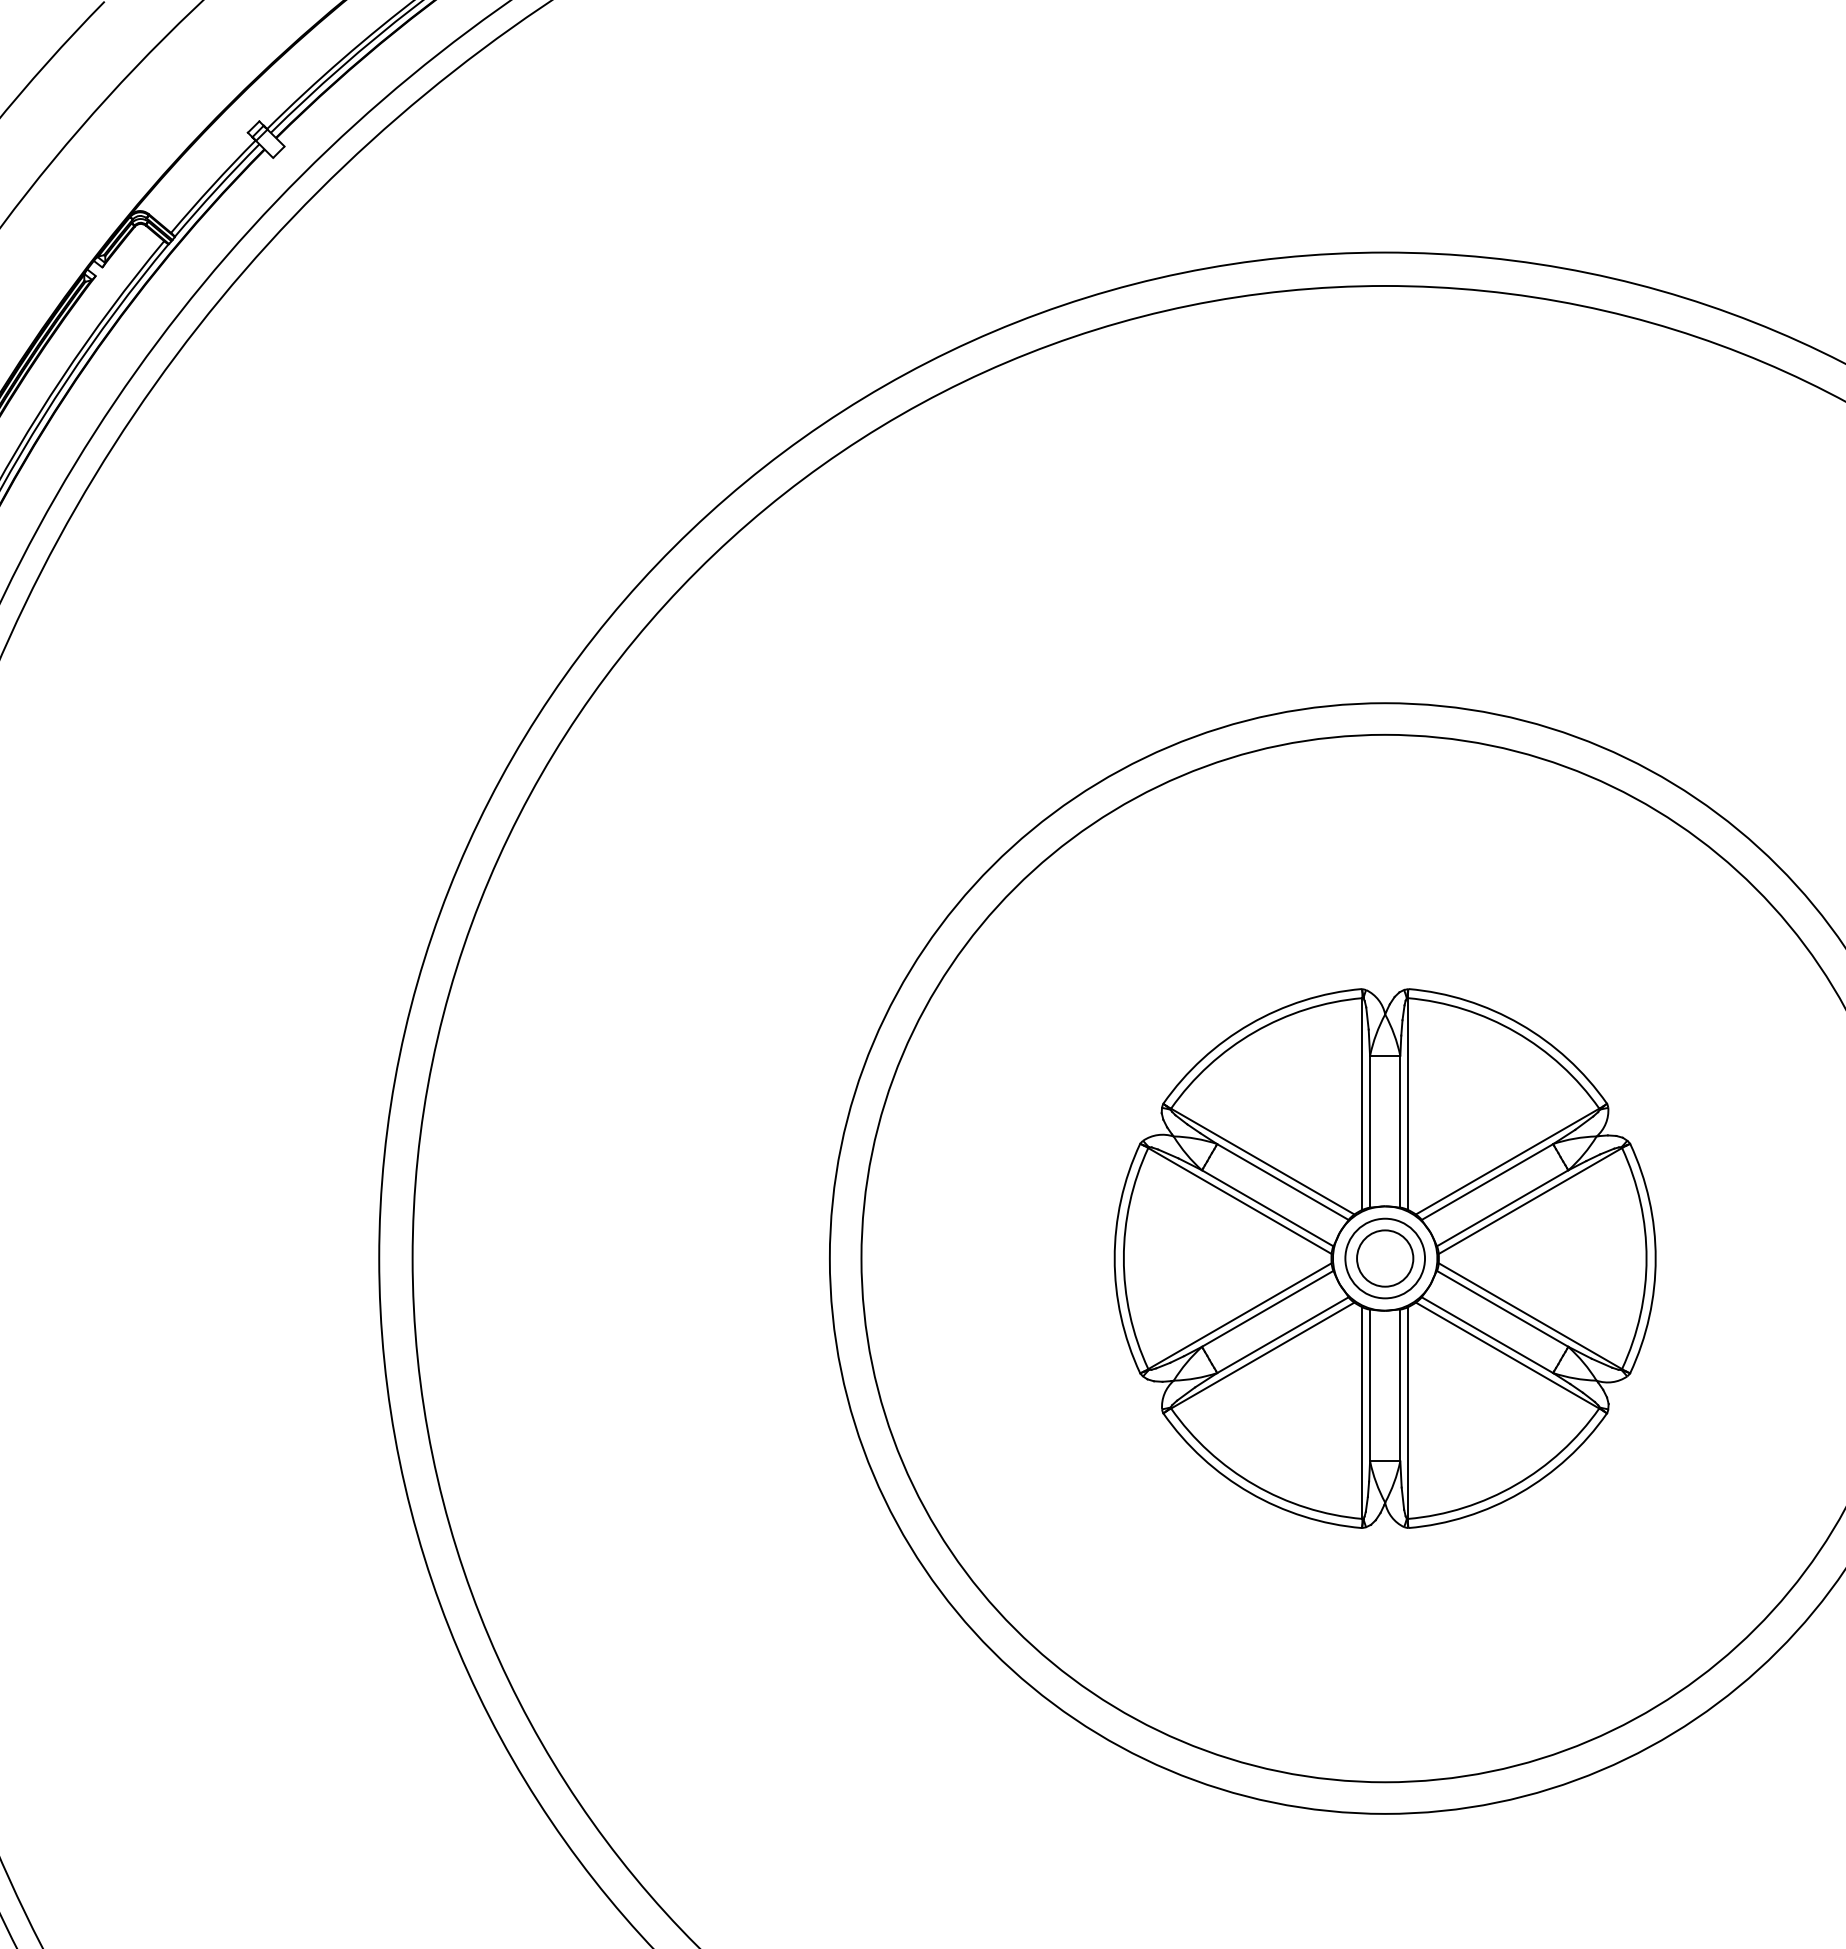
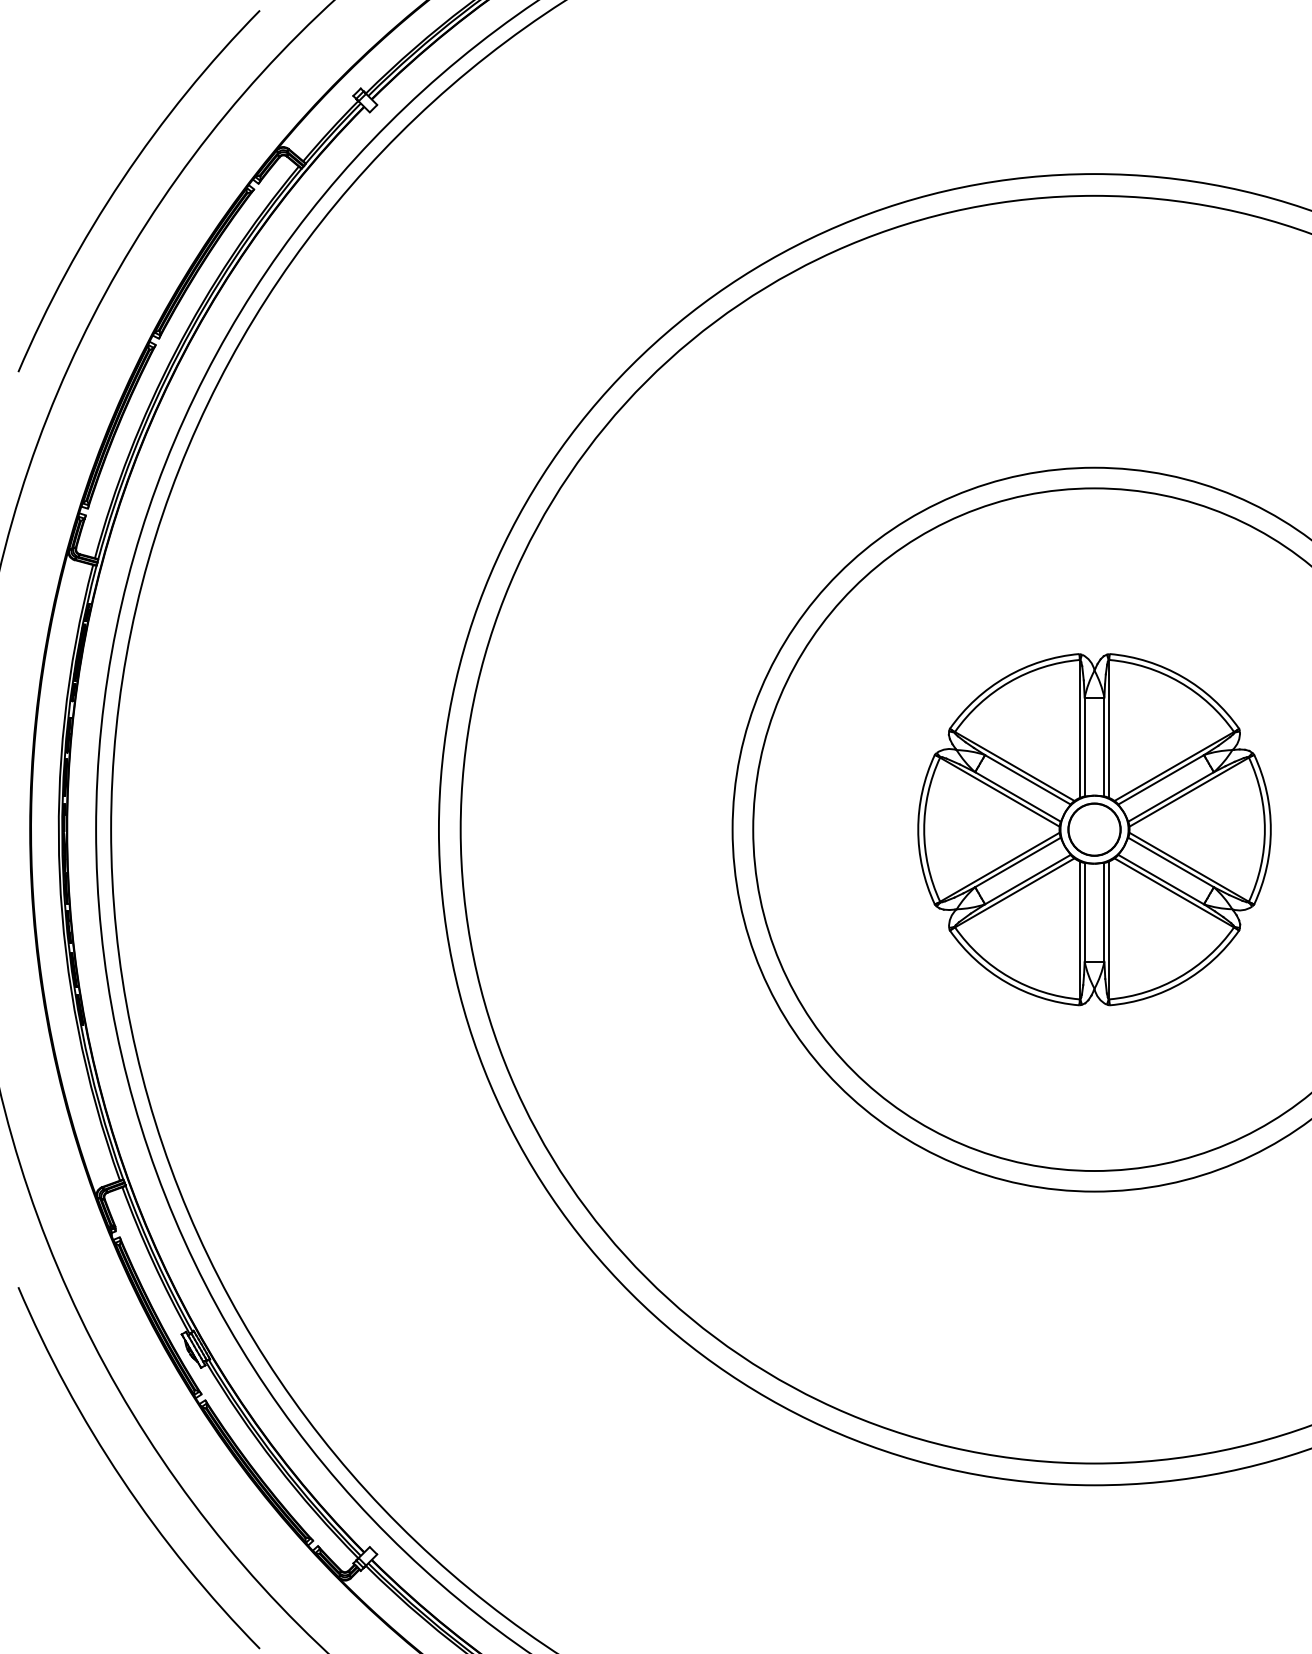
circle: (1385, 1258) -> (1094, 829), size x1.43

